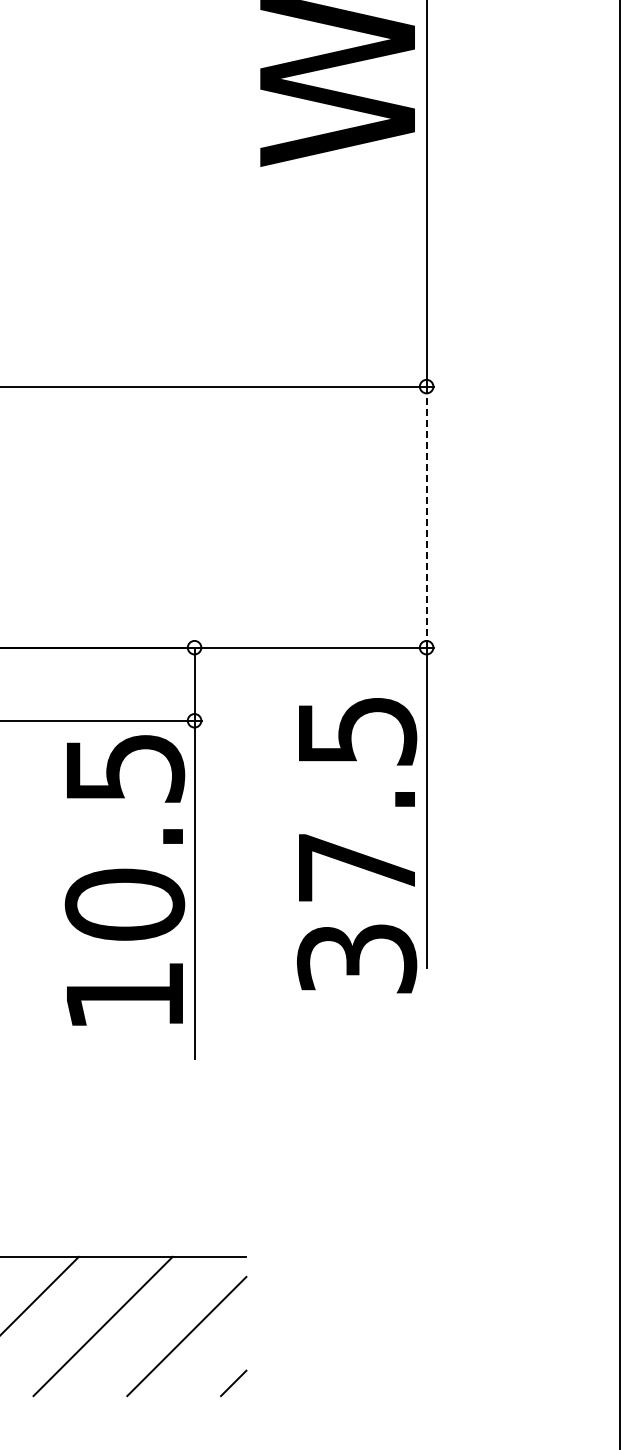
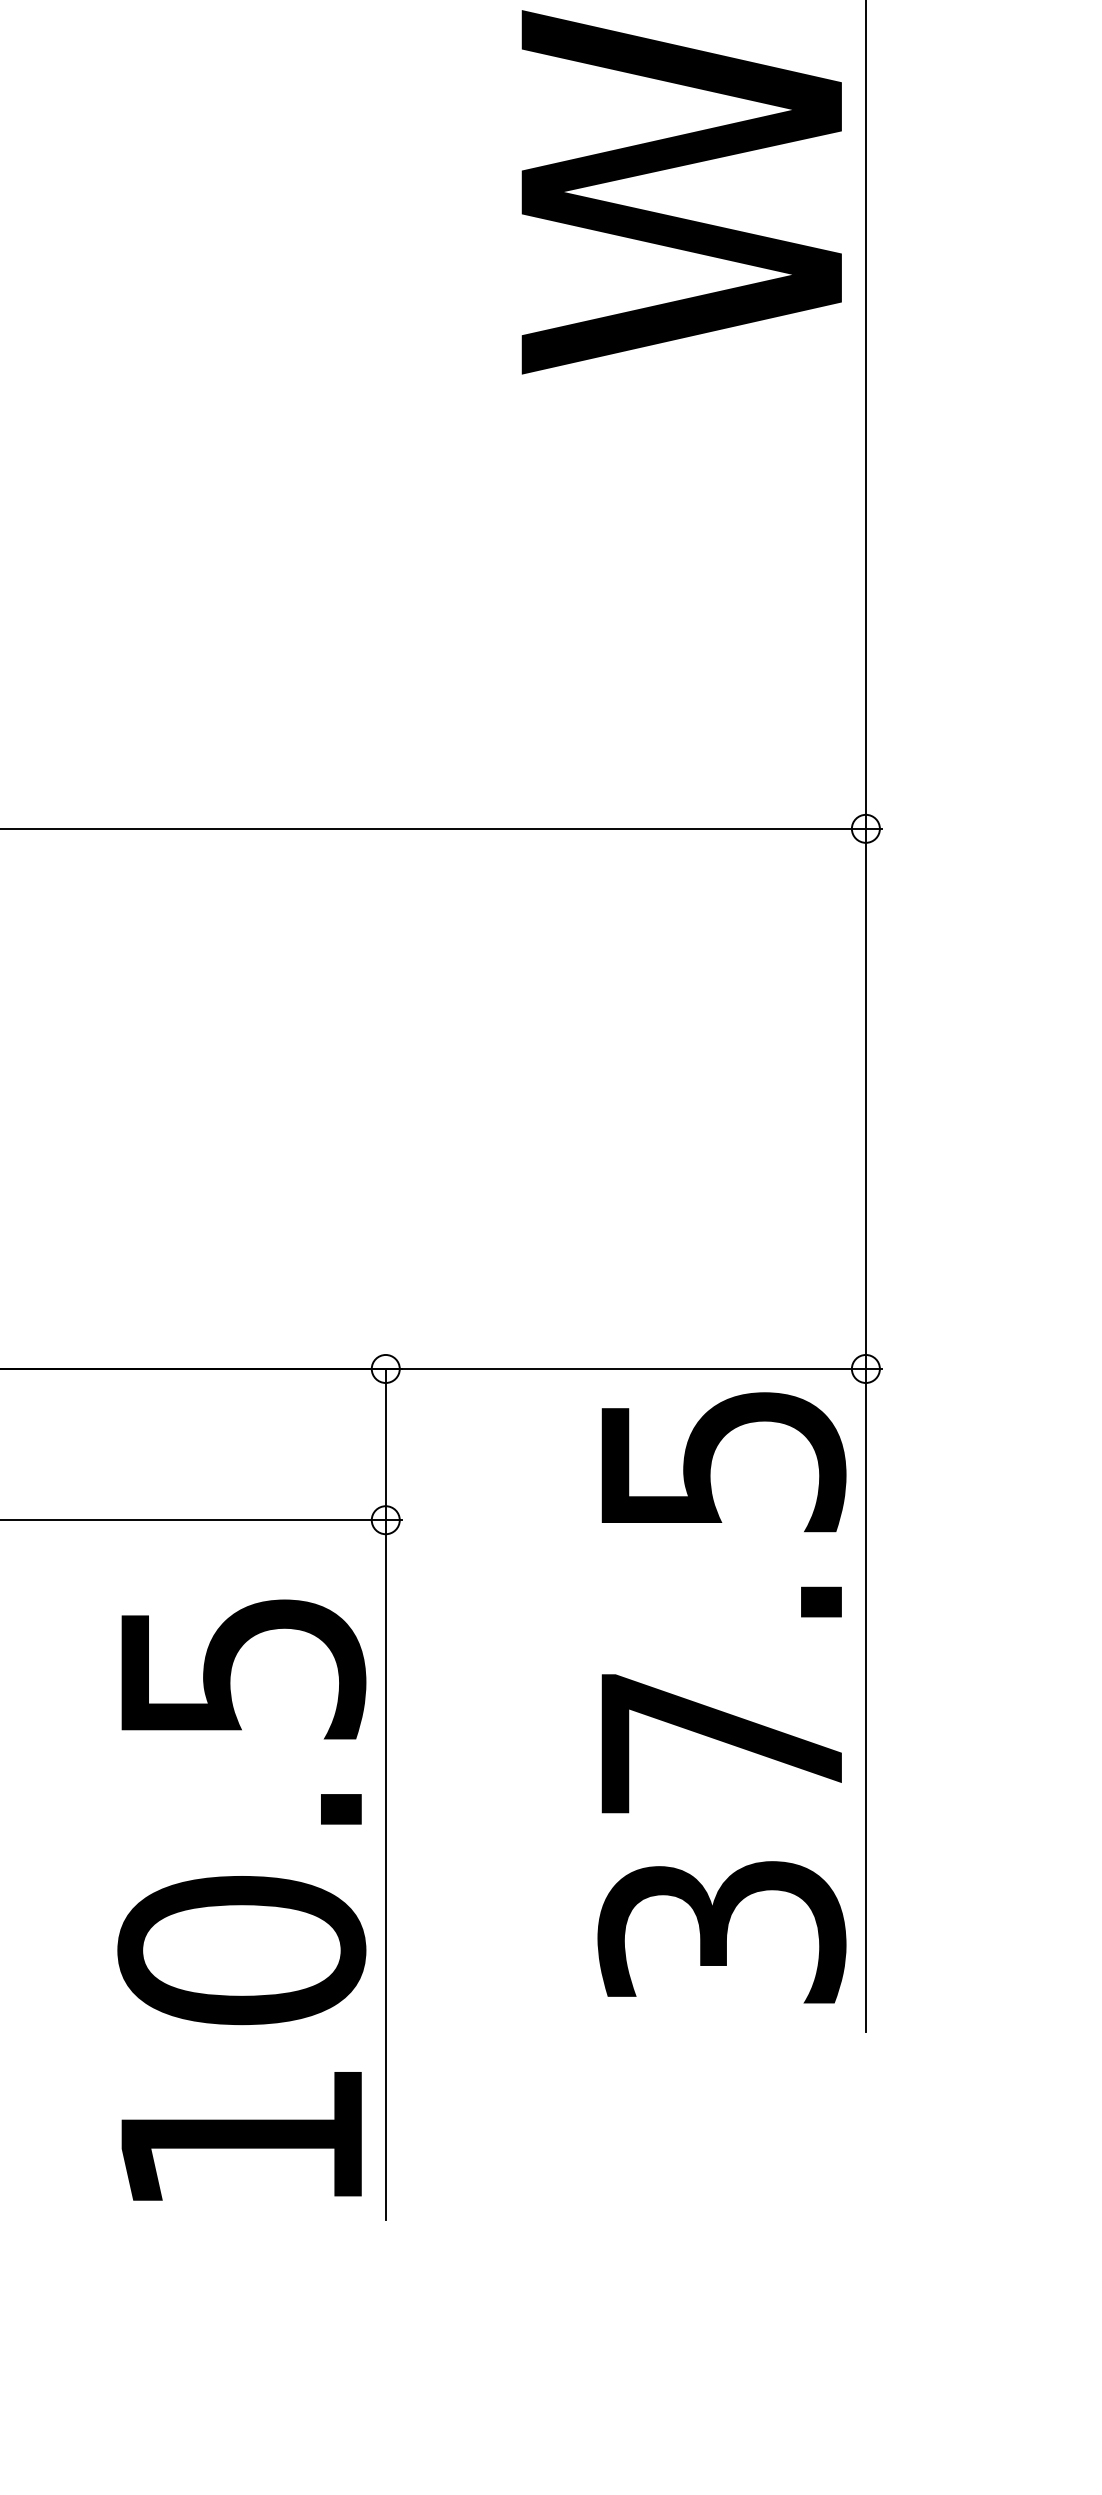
line: (426, 517) -> (865, 1099), dashed -> solid
text: (357, 845) -> (722, 1697), moved
text: (124, 880) -> (240, 1900), moved

